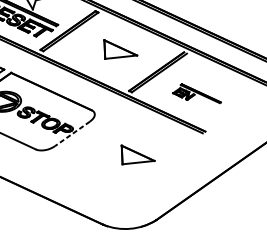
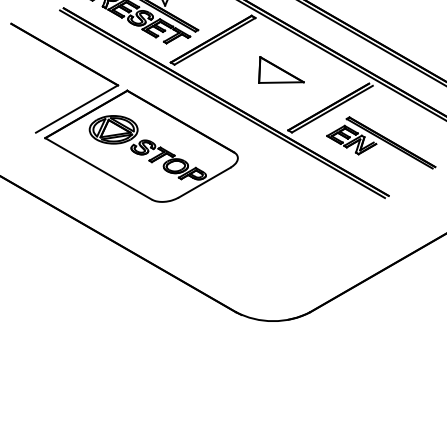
part: (196, 93) -> (381, 142), size x1.67
line: (72, 133) -> (204, 182), dashed -> solid
part: (137, 153) -> (292, 217), removed

